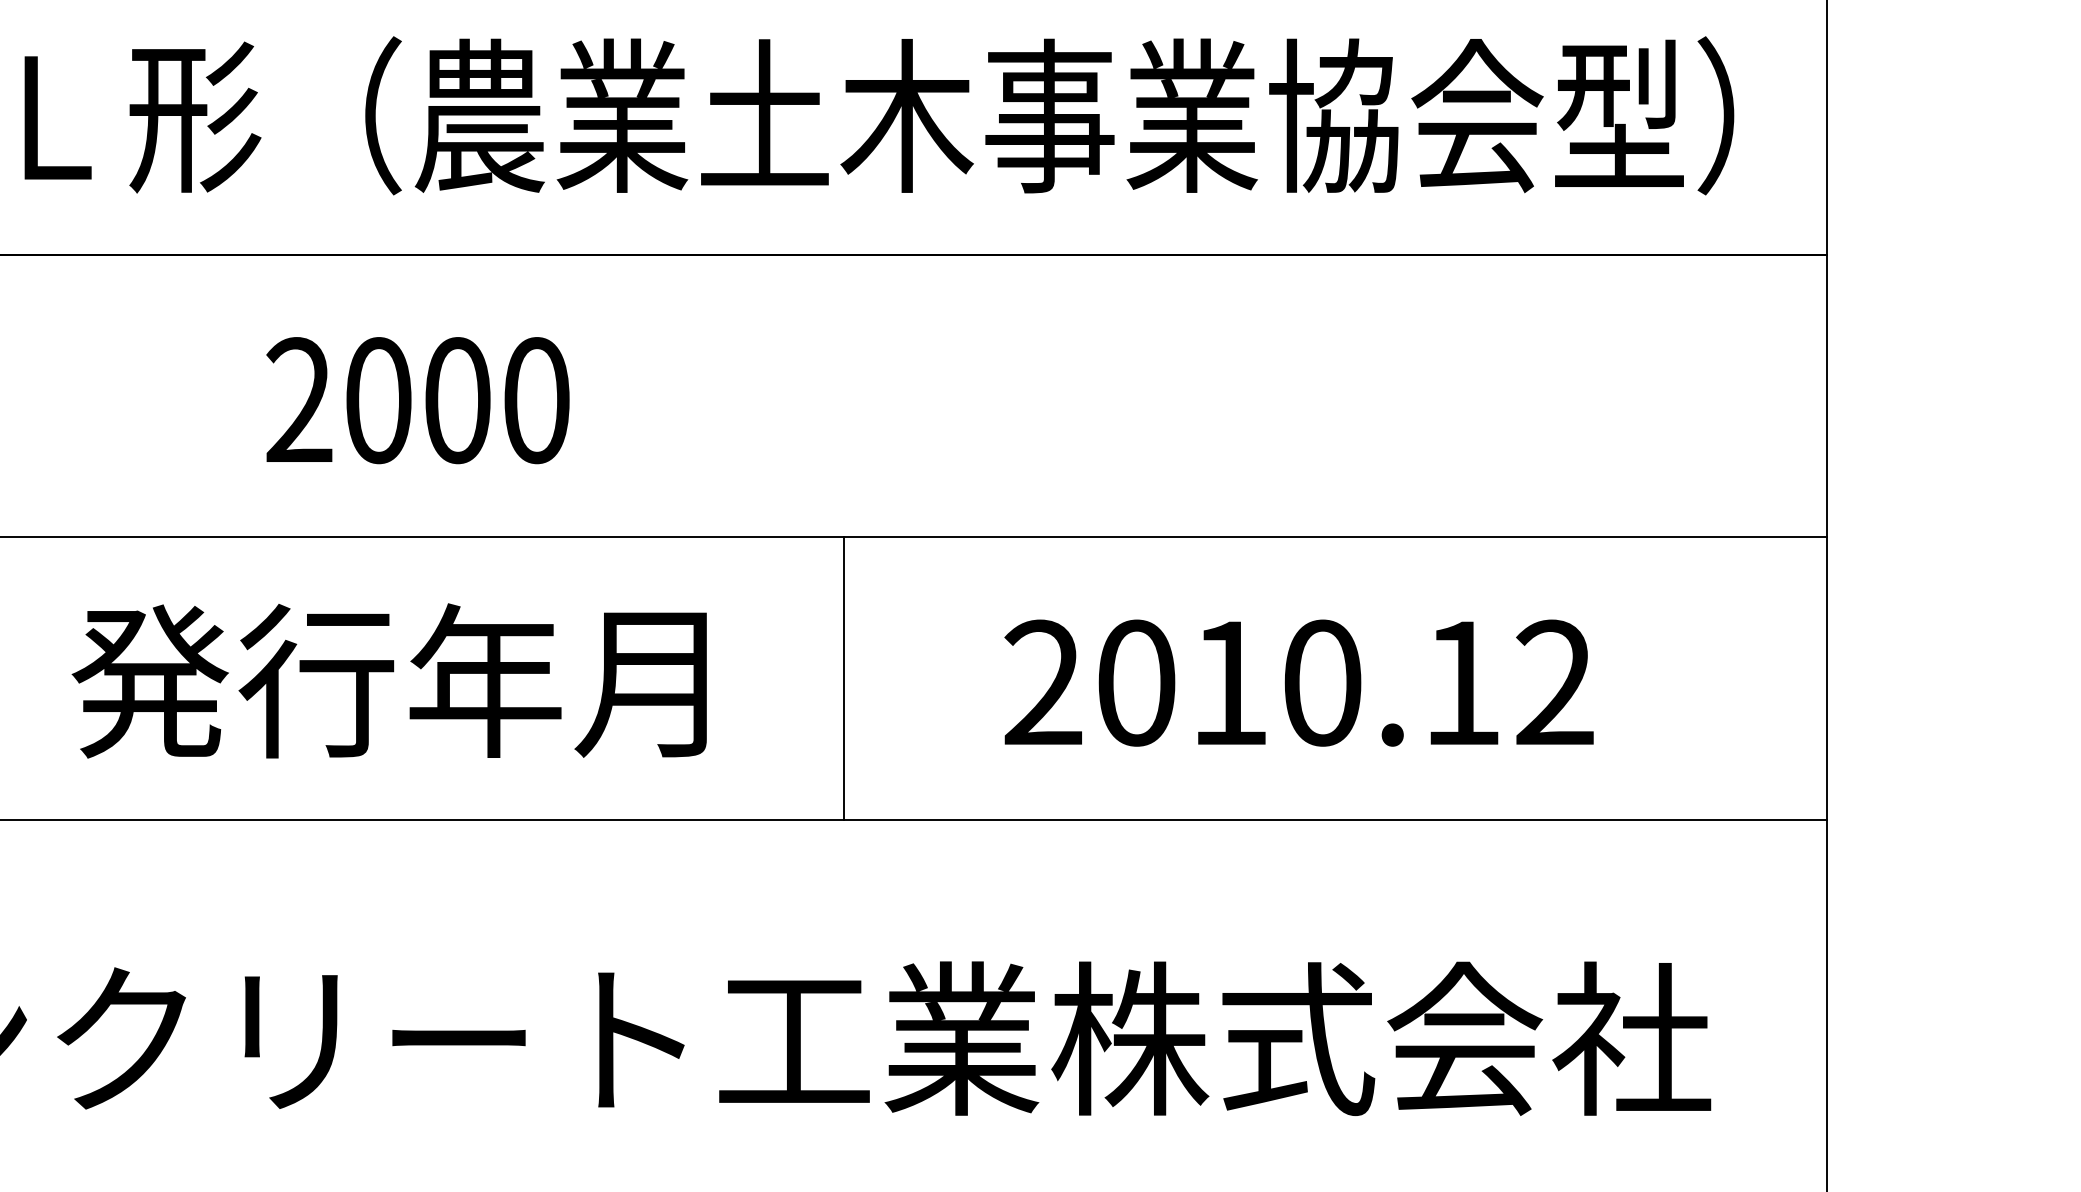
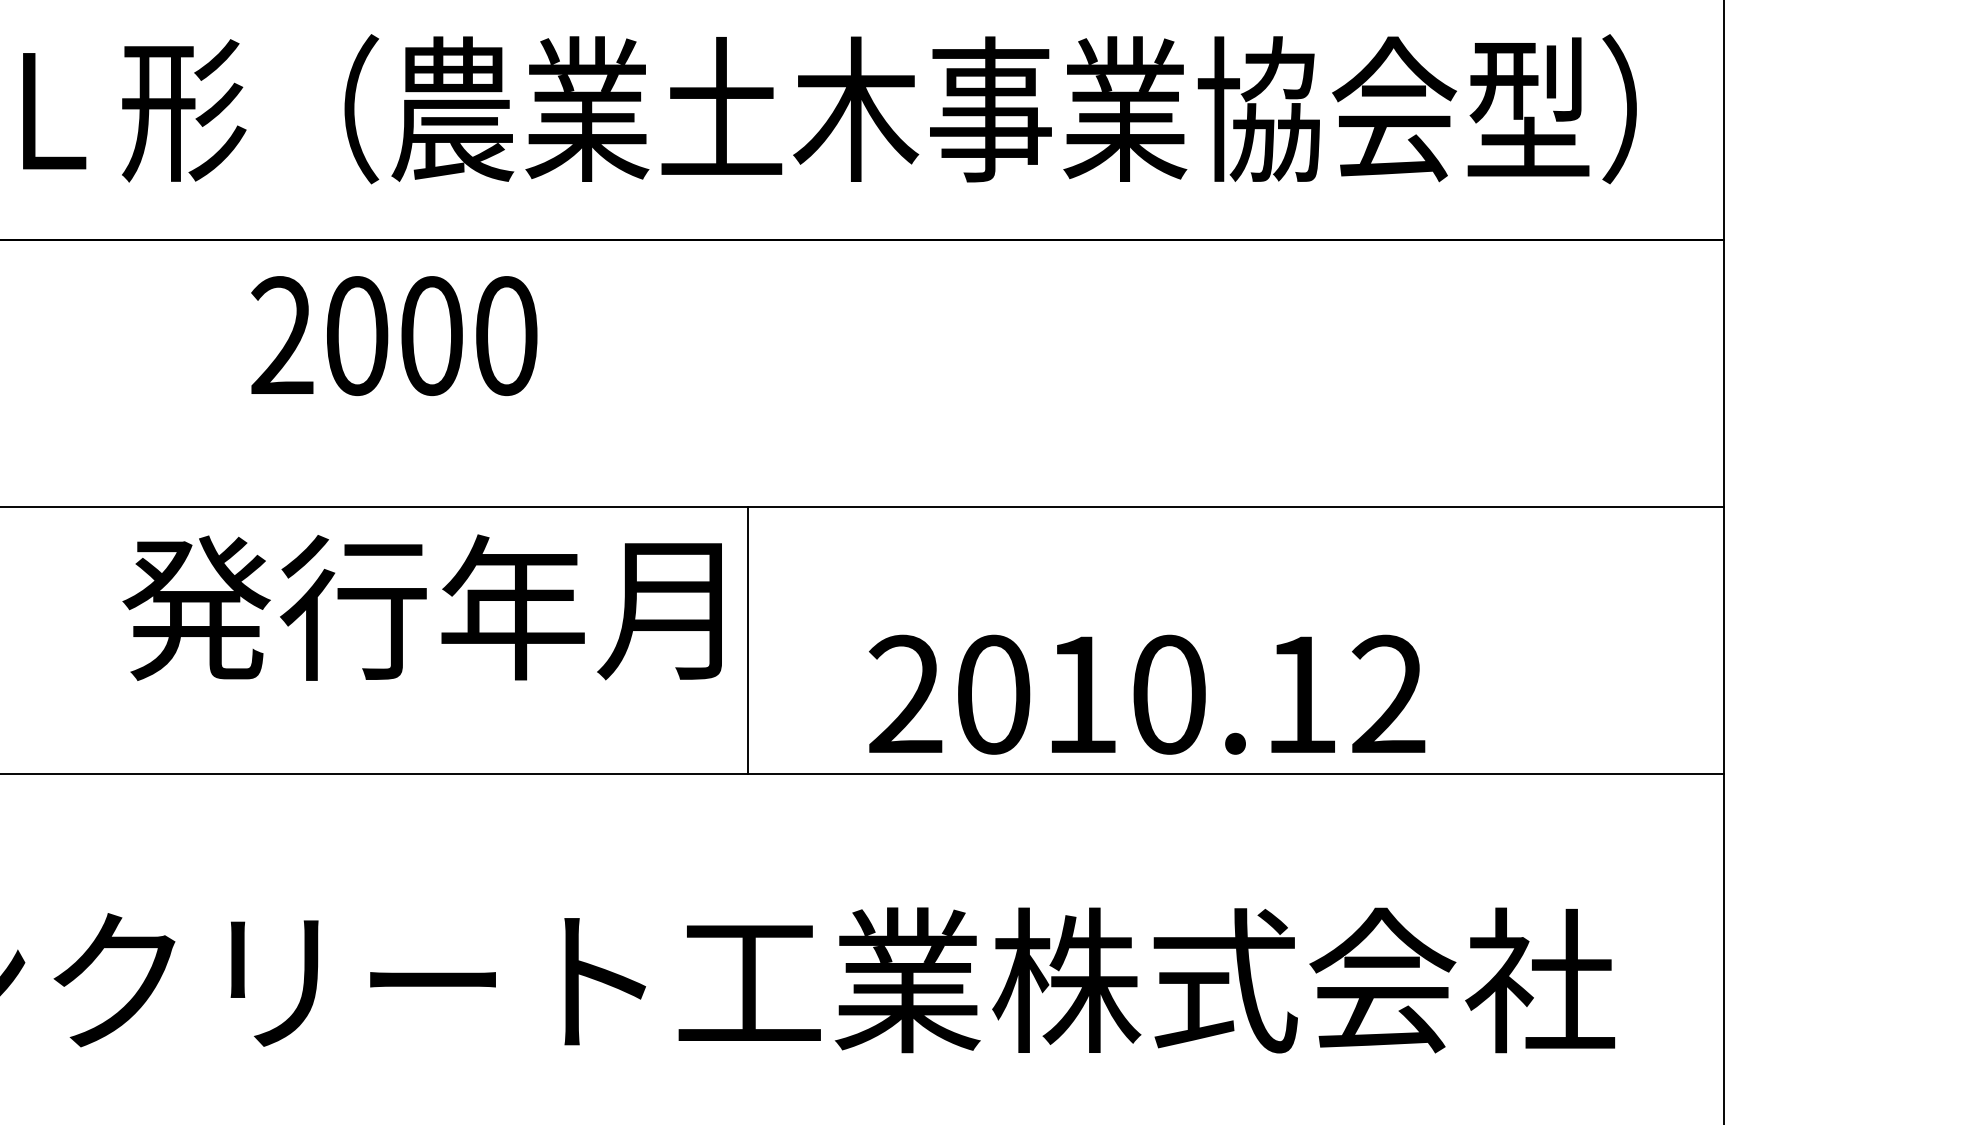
text: (418, 400) -> (394, 335), moved
line: (843, 678) -> (748, 640), moved
text: (388, 680) -> (421, 607), moved
text: (1299, 682) -> (1147, 694), moved

